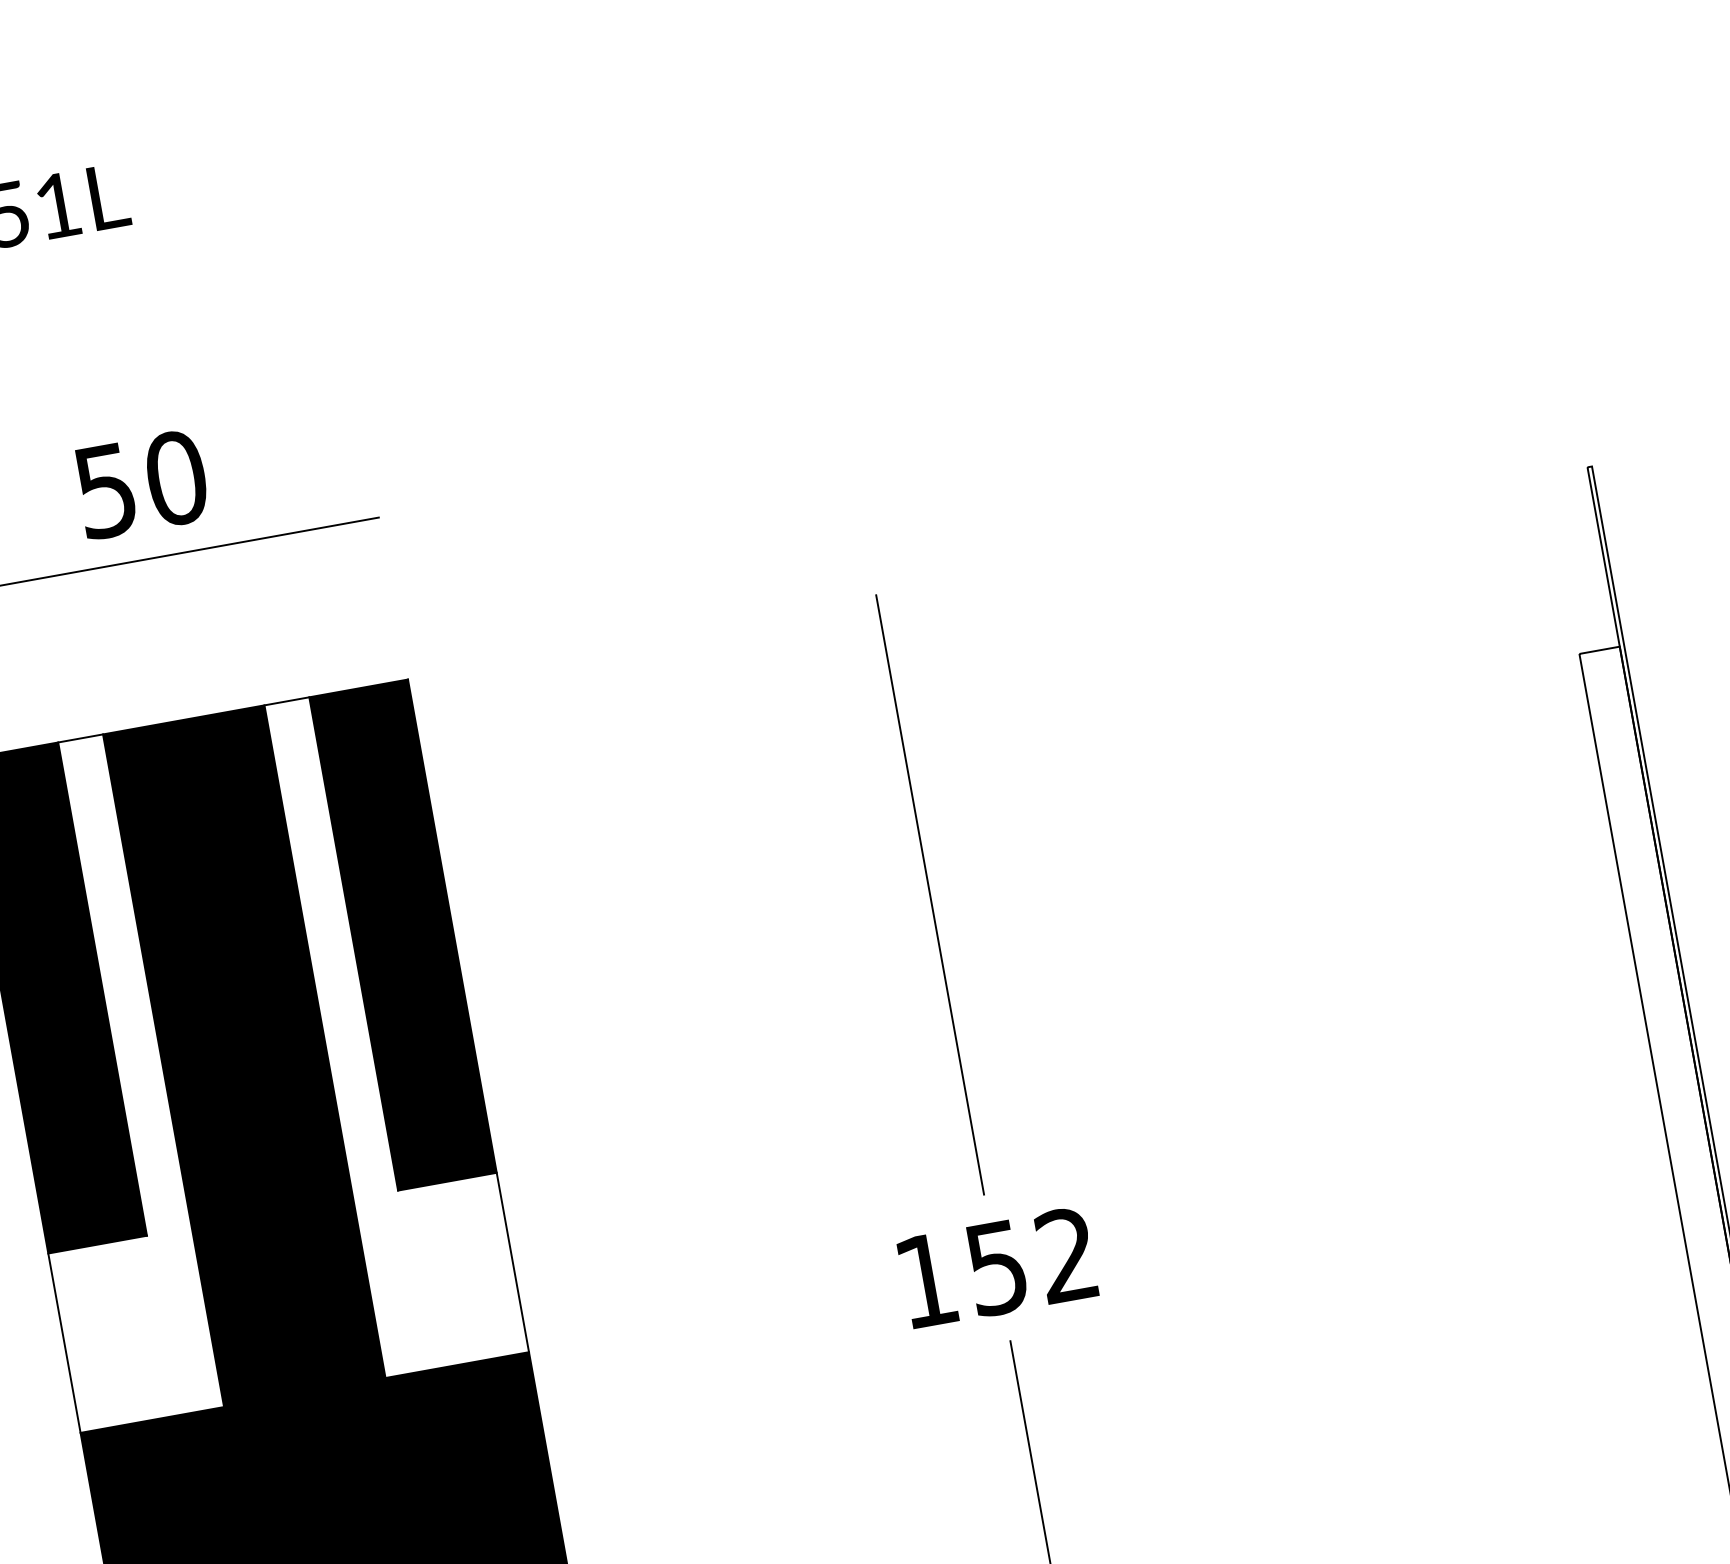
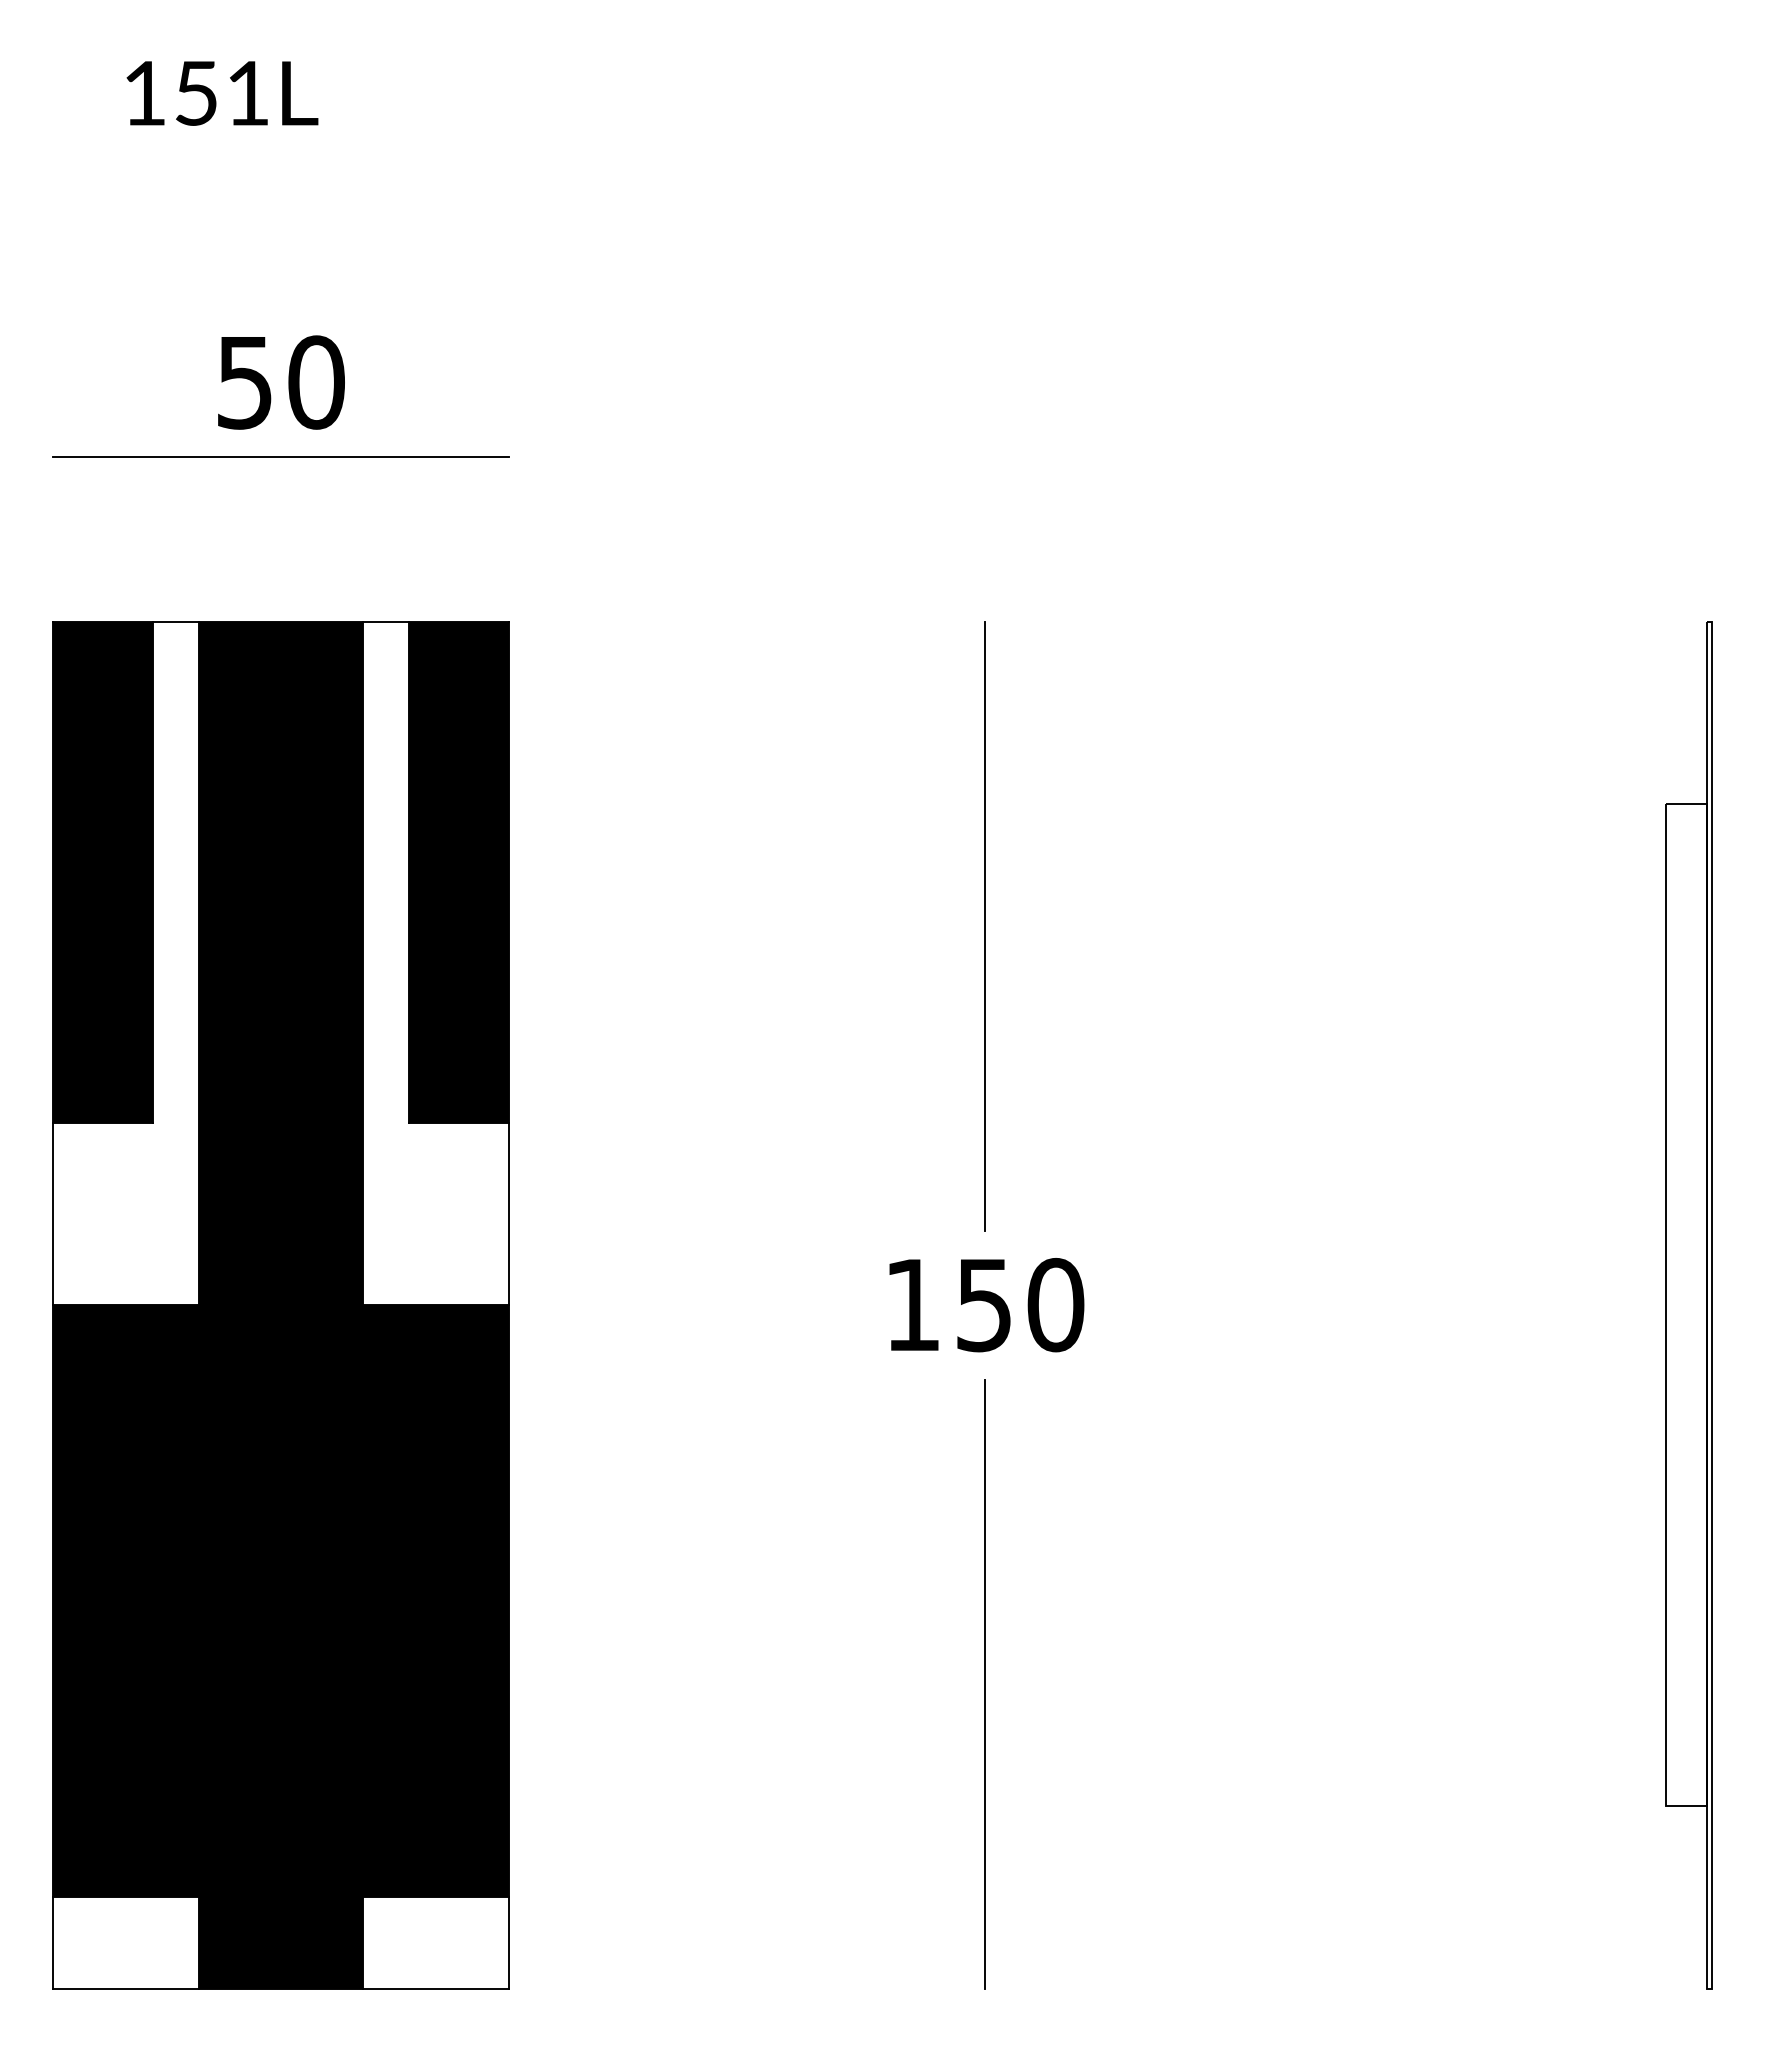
text: (1066, 1254) -> (1055, 1304), 152 -> 150

